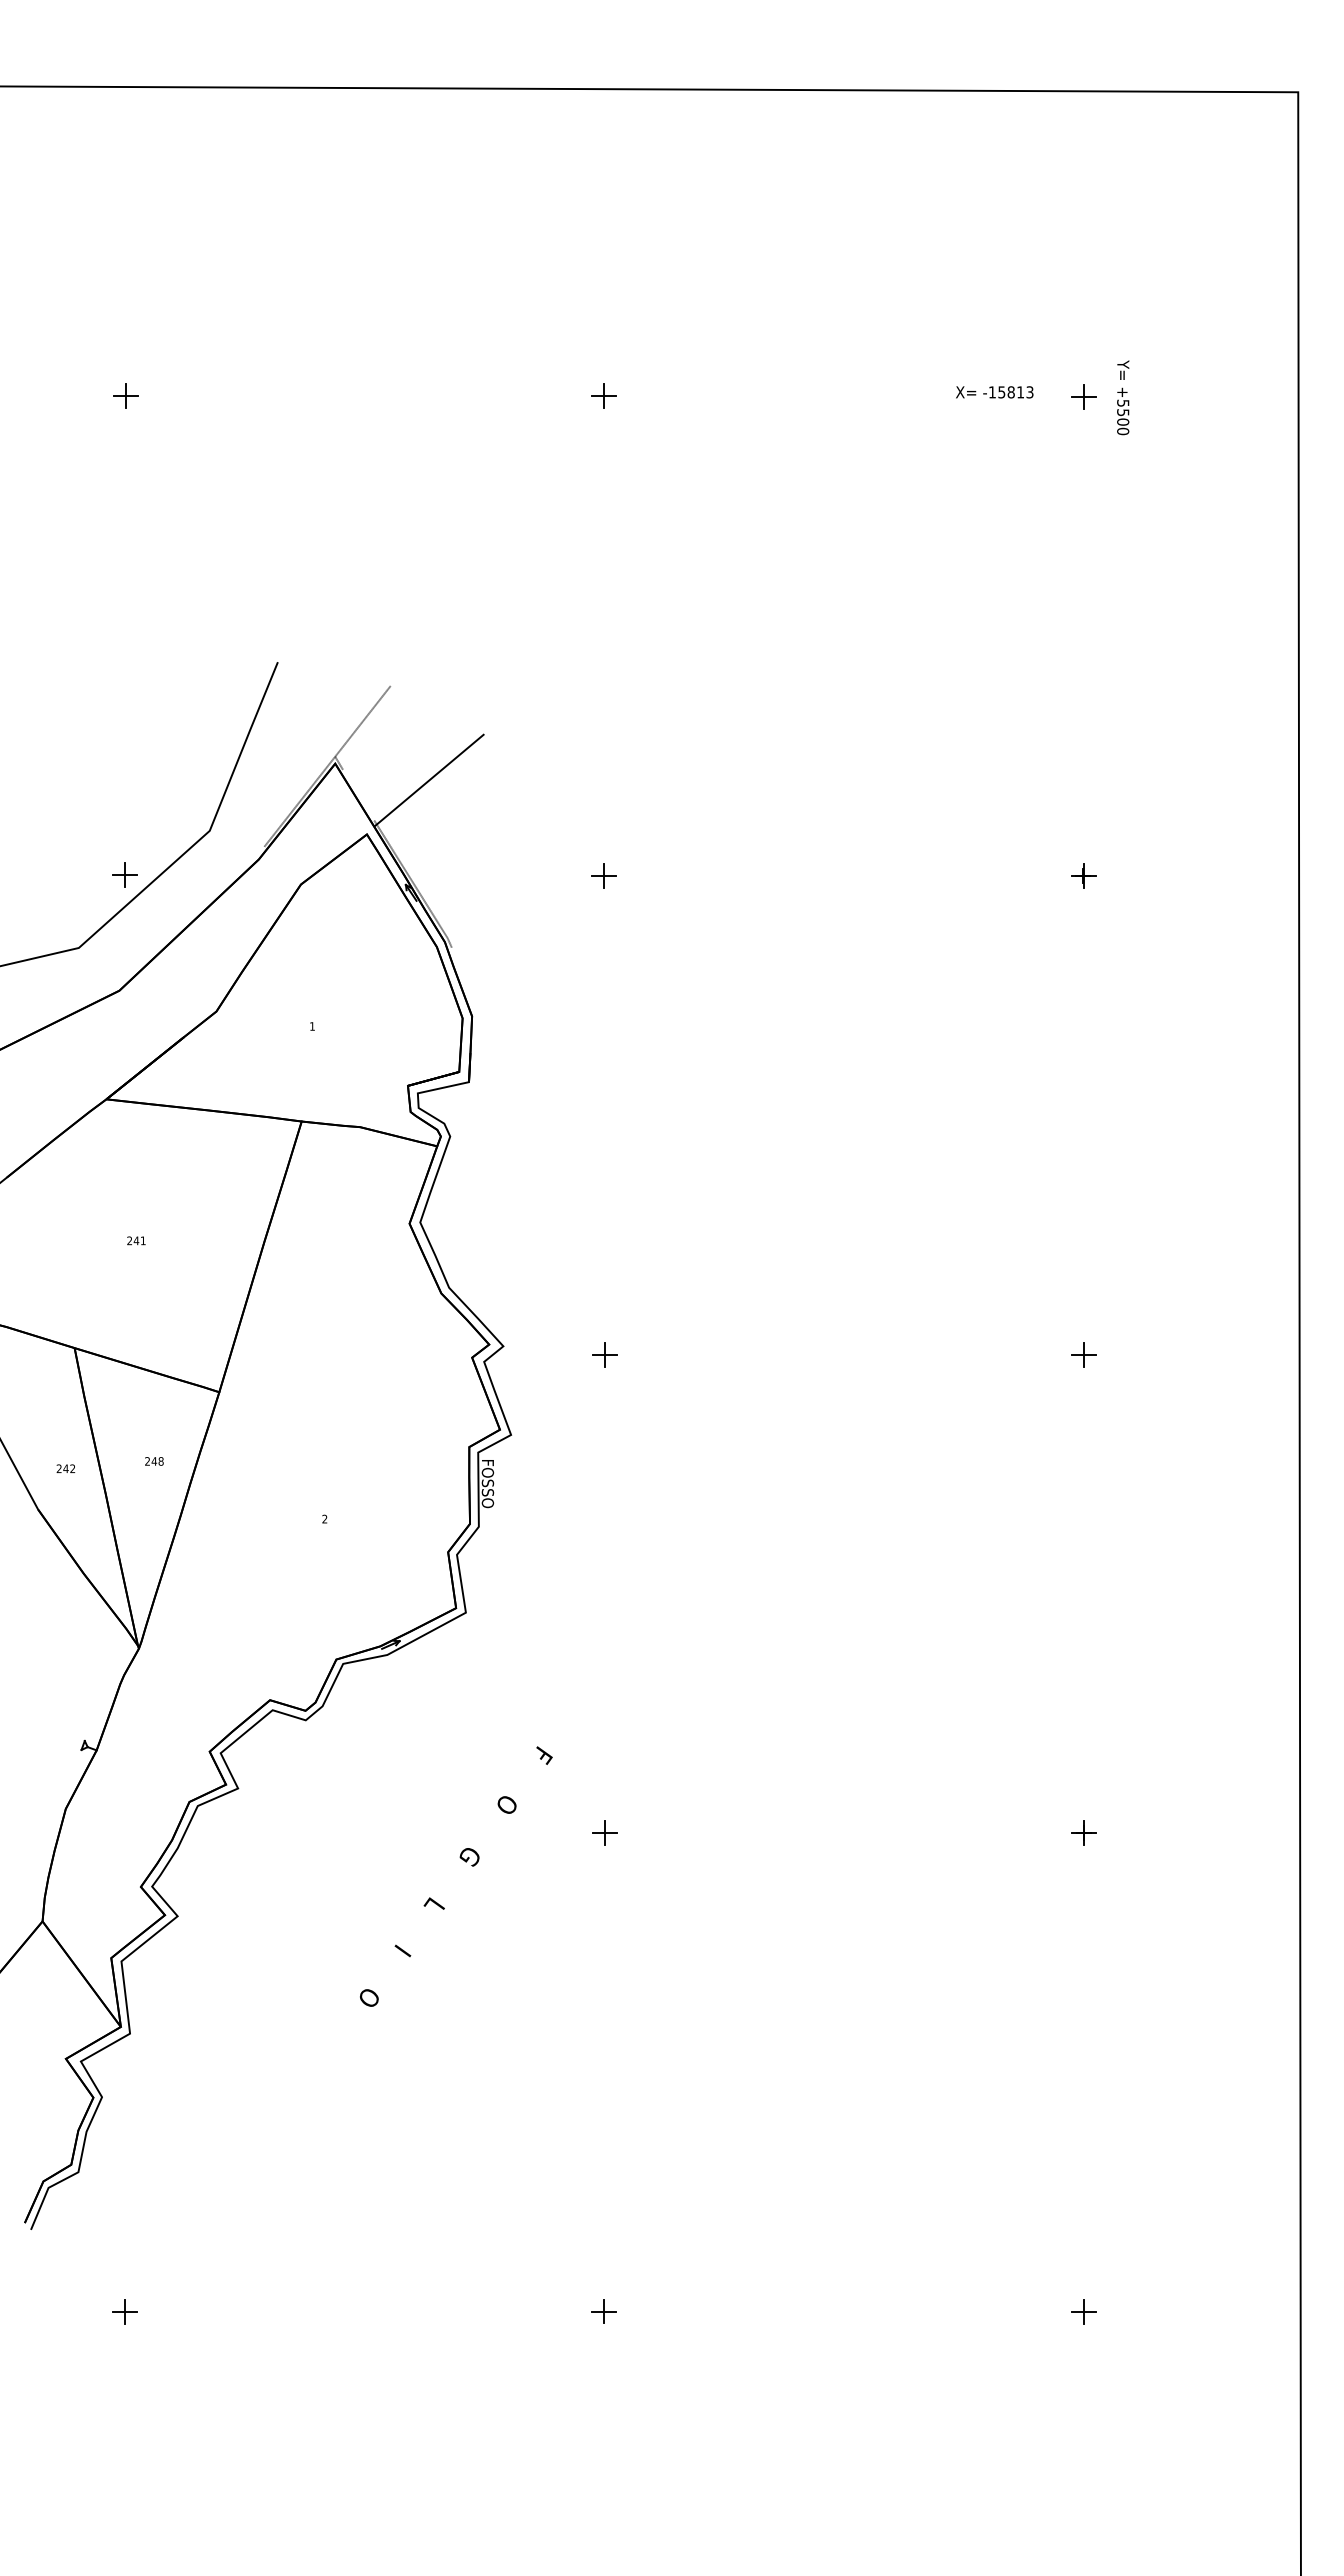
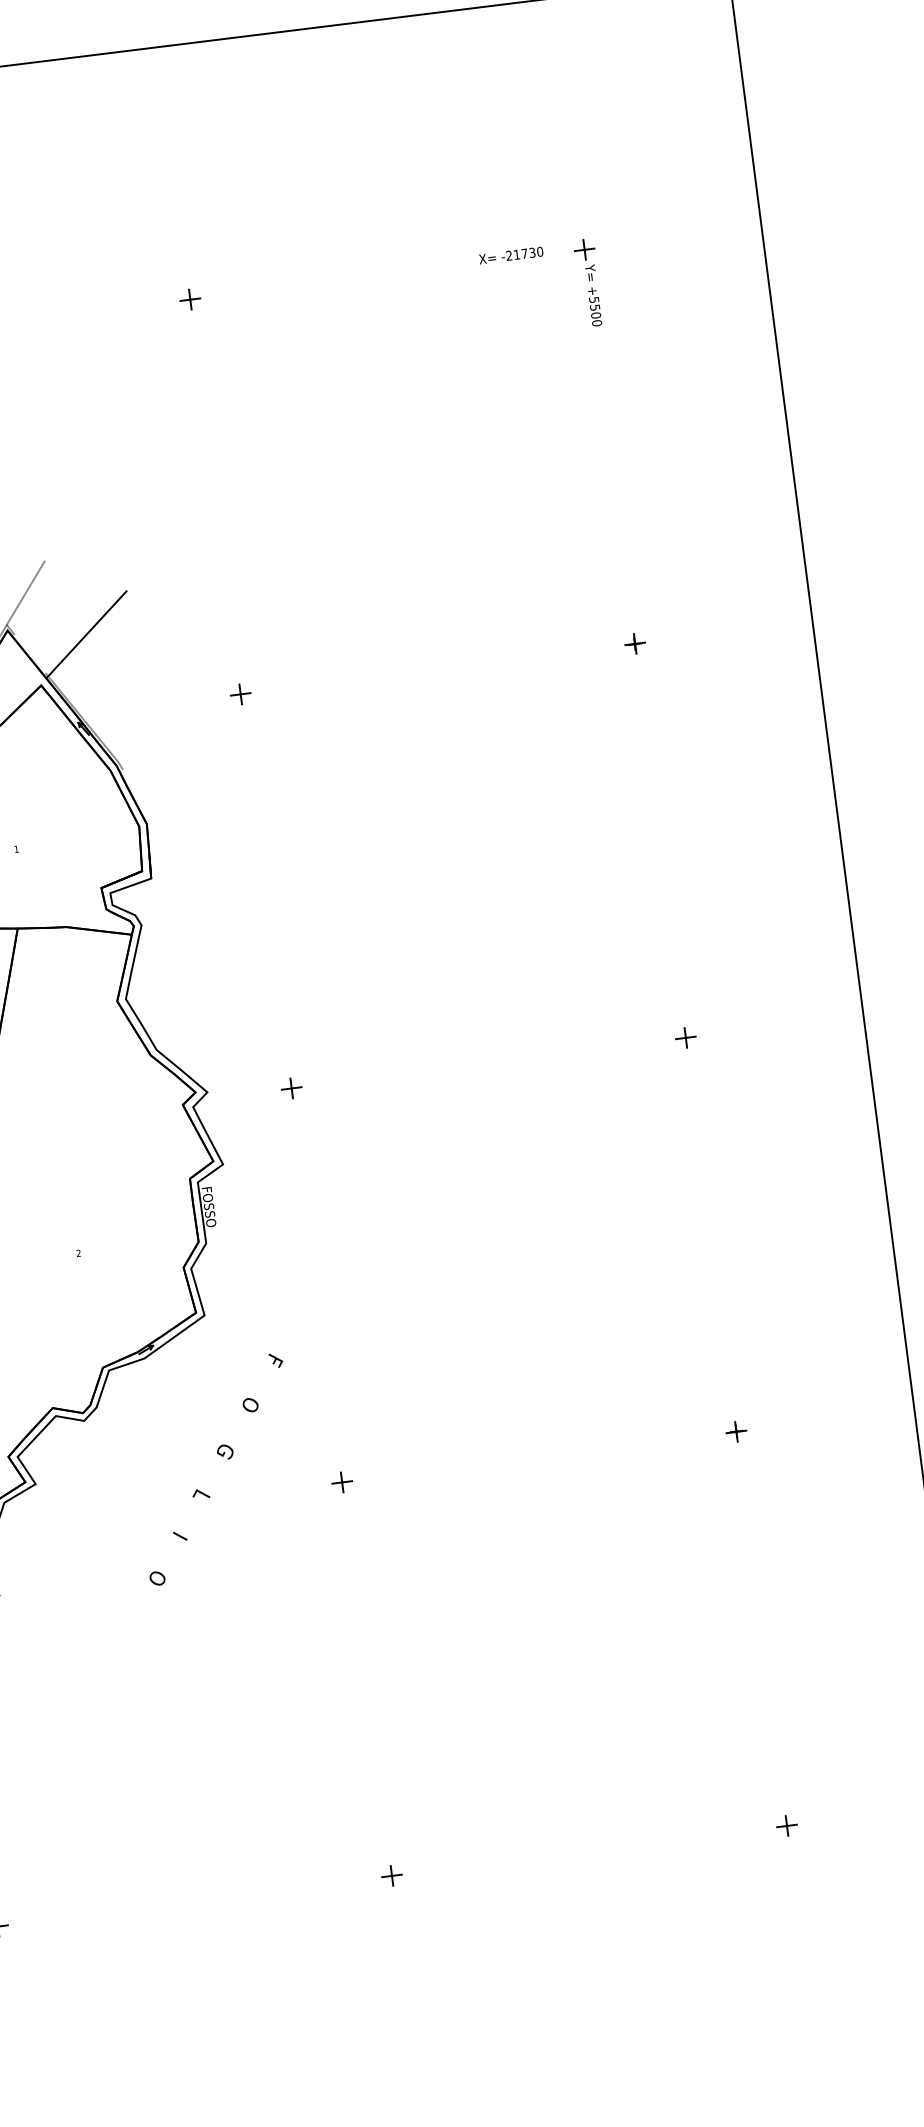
text: (1010, 392) -> (524, 253), -15813 -> -21730
text: (1123, 397) -> (593, 295), moved
text: (456, 1876) -> (216, 1469), moved

